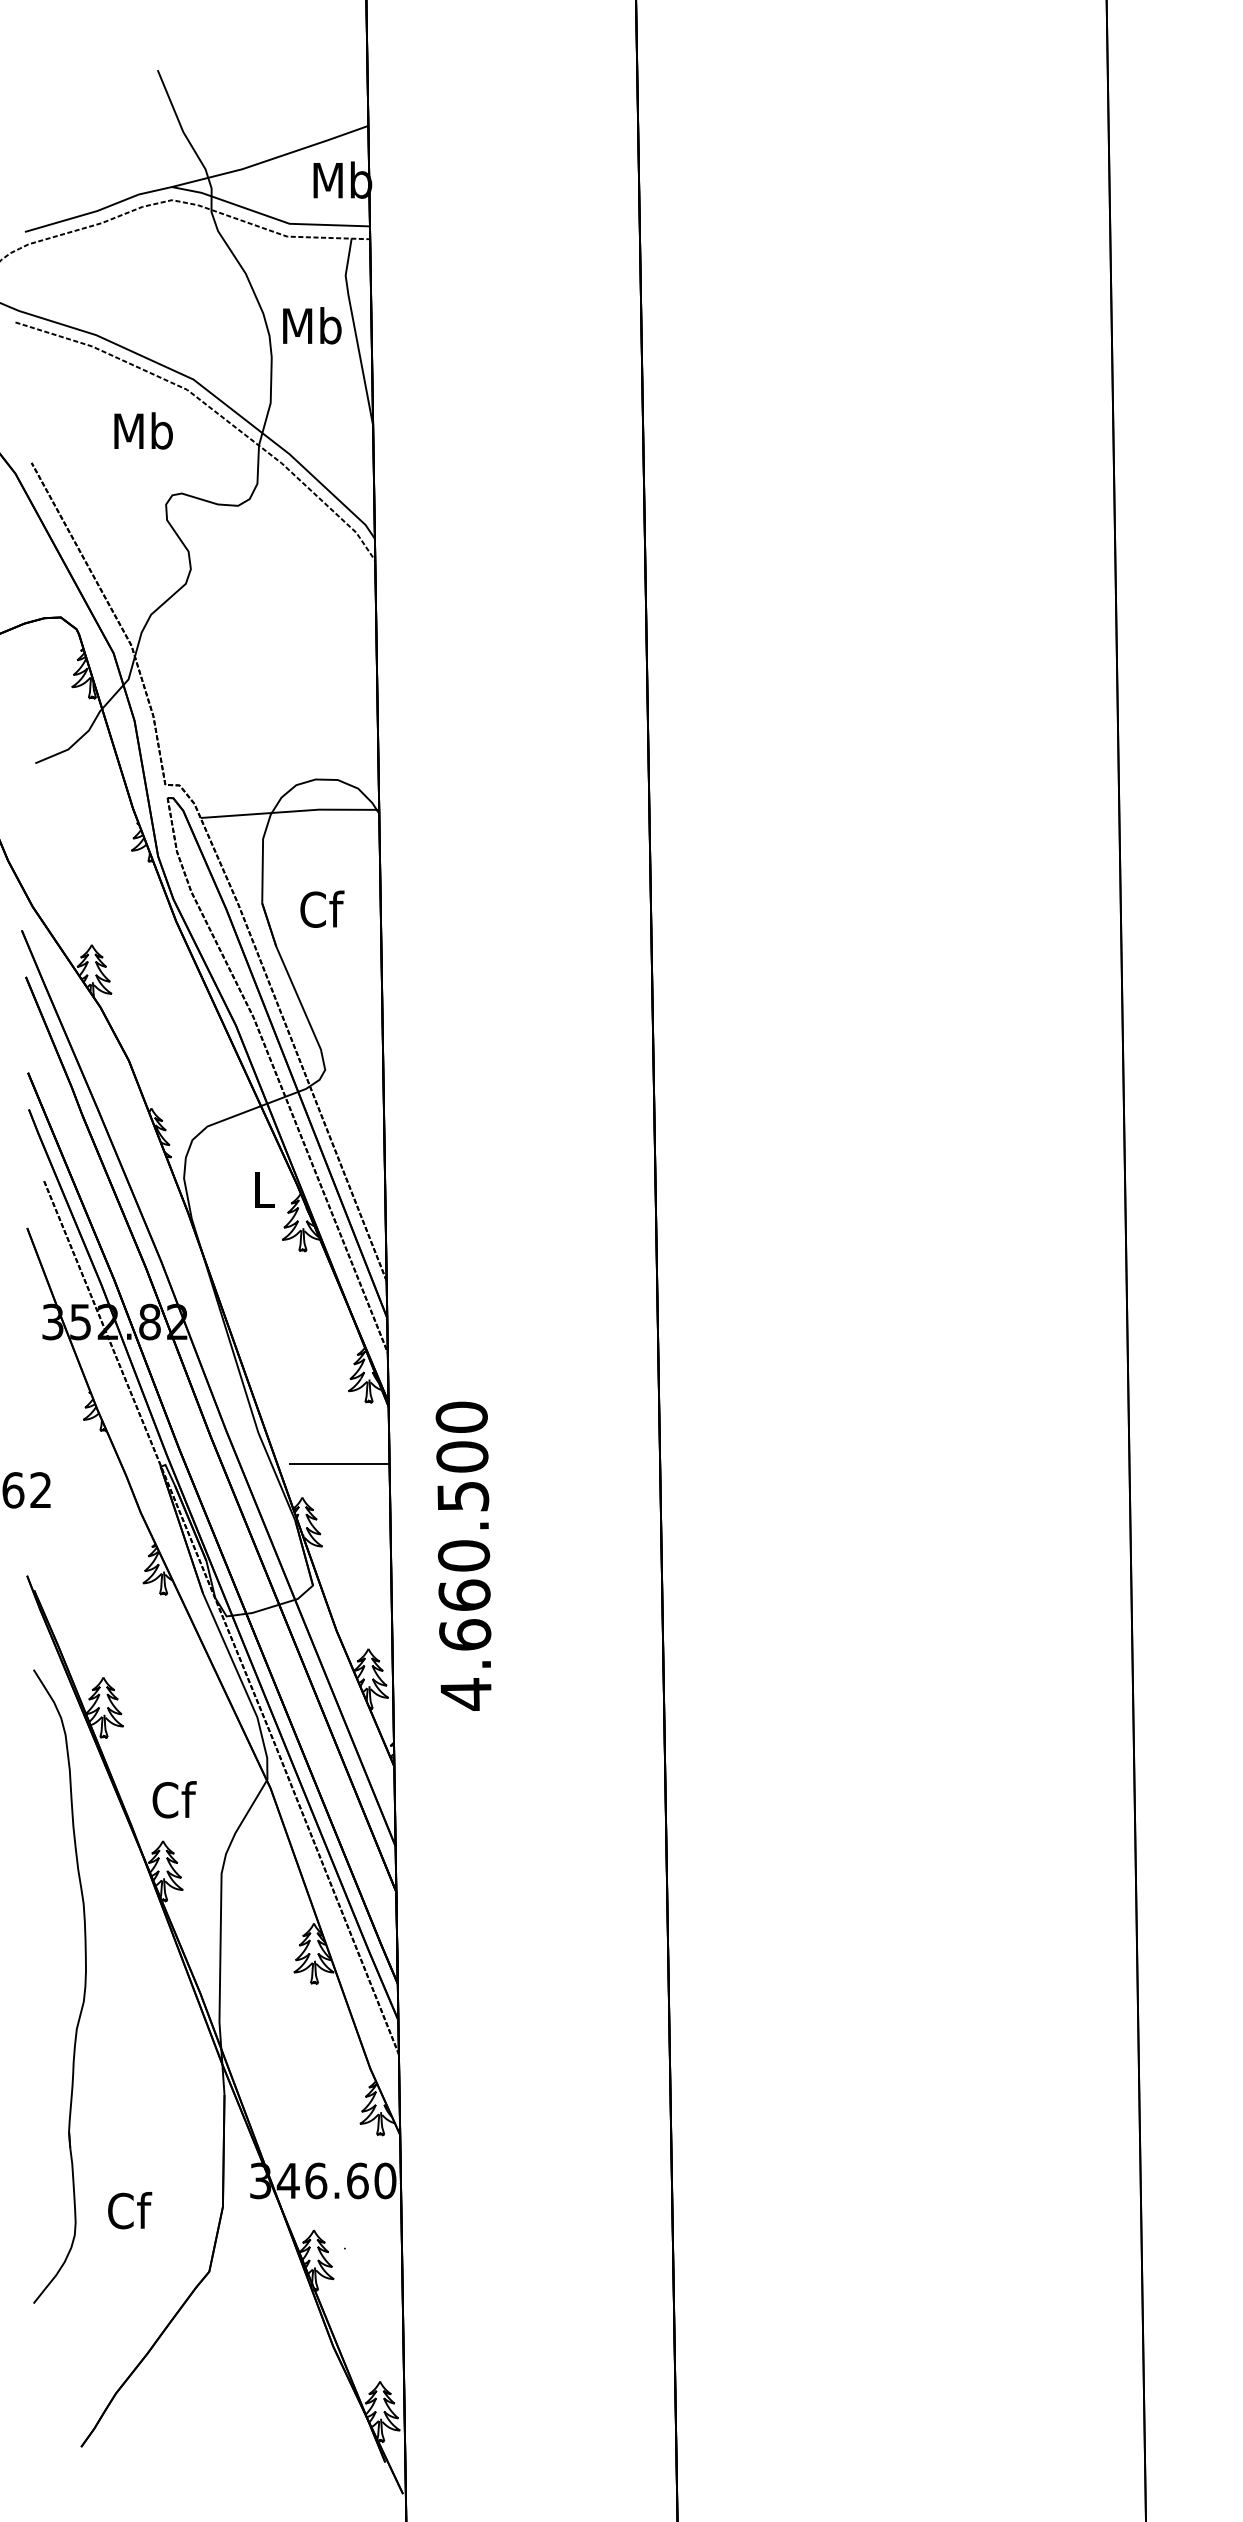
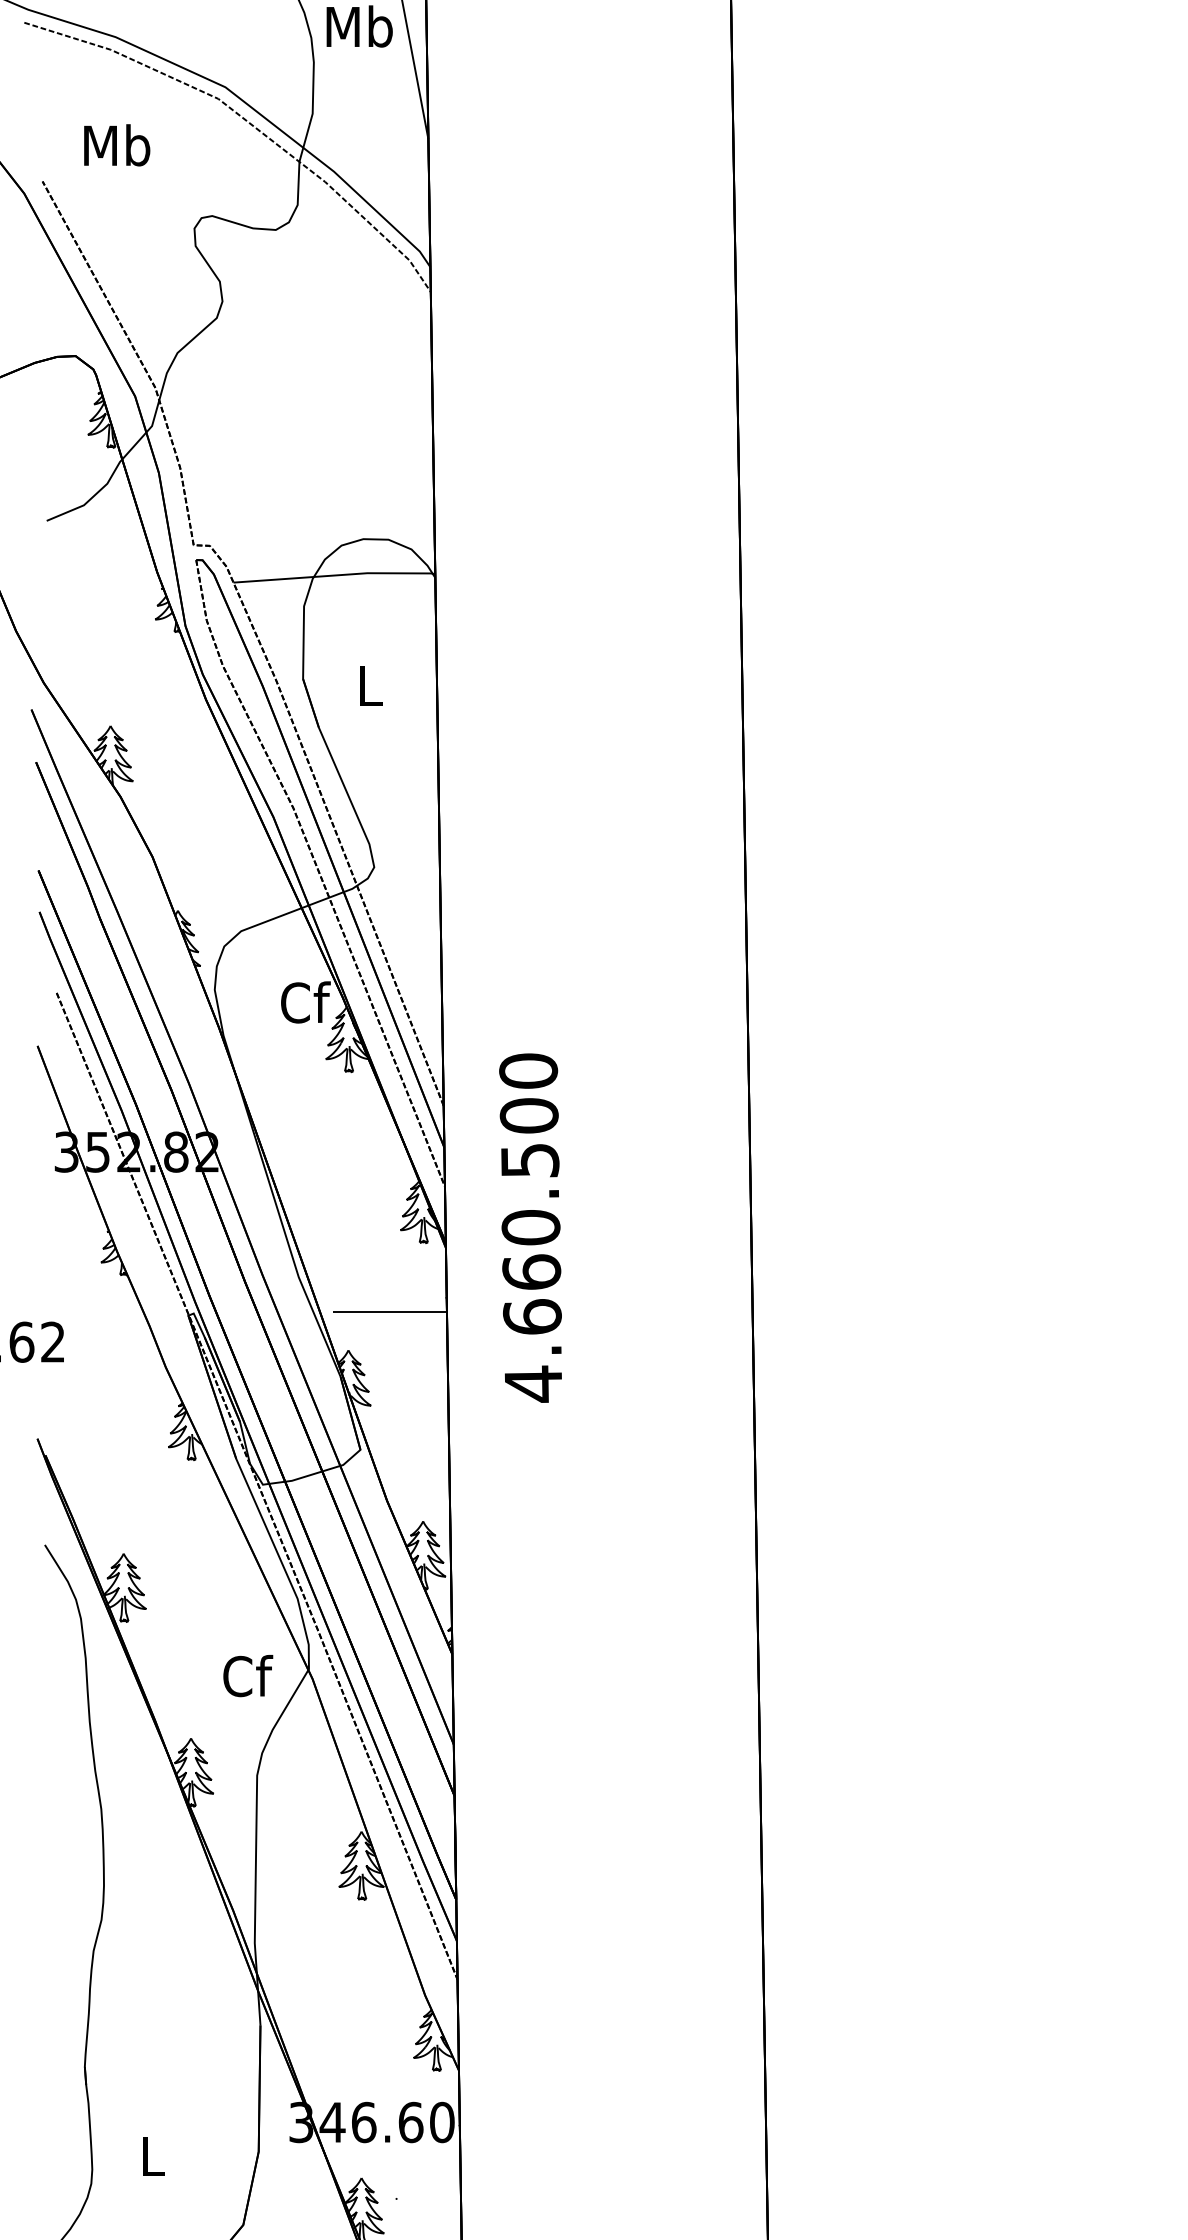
text: (143, 430) -> (116, 144), moved
text: (322, 908) -> (371, 684), Cf -> L
text: (264, 1189) -> (305, 1002), L -> Cf
text: (463, 1555) -> (530, 1227), moved
text: (174, 1799) -> (248, 1675), moved
text: (130, 2210) -> (154, 2155), Cf -> L

